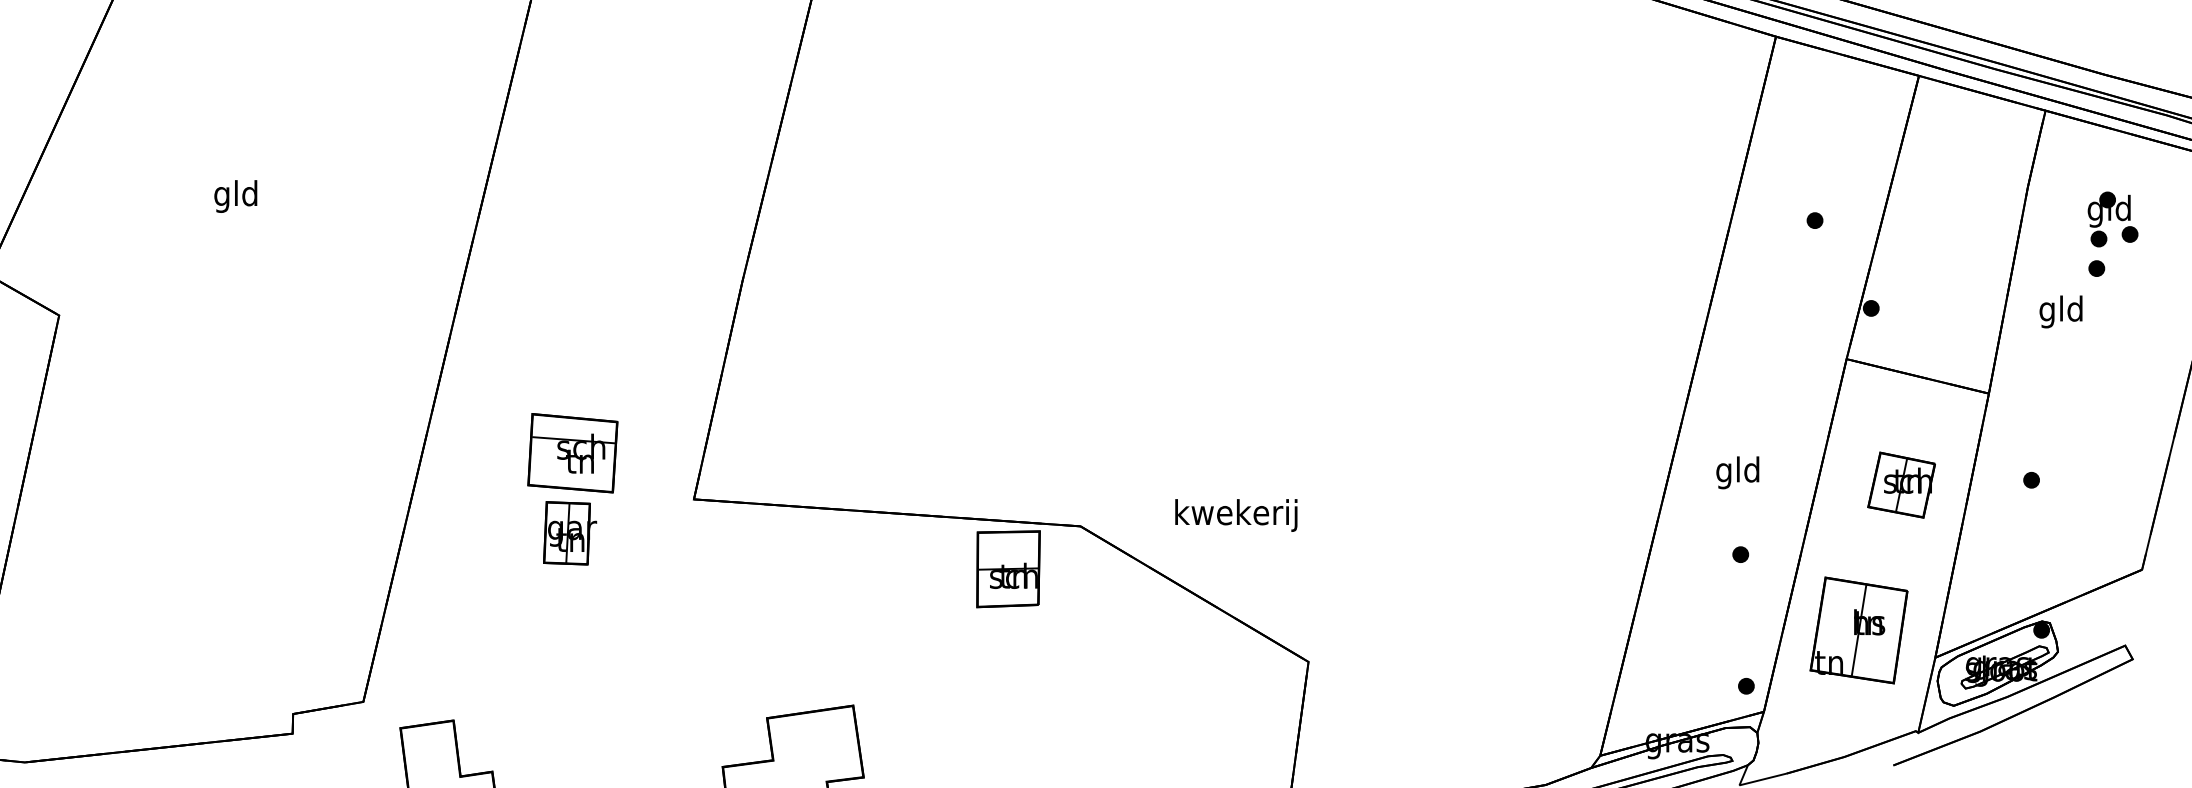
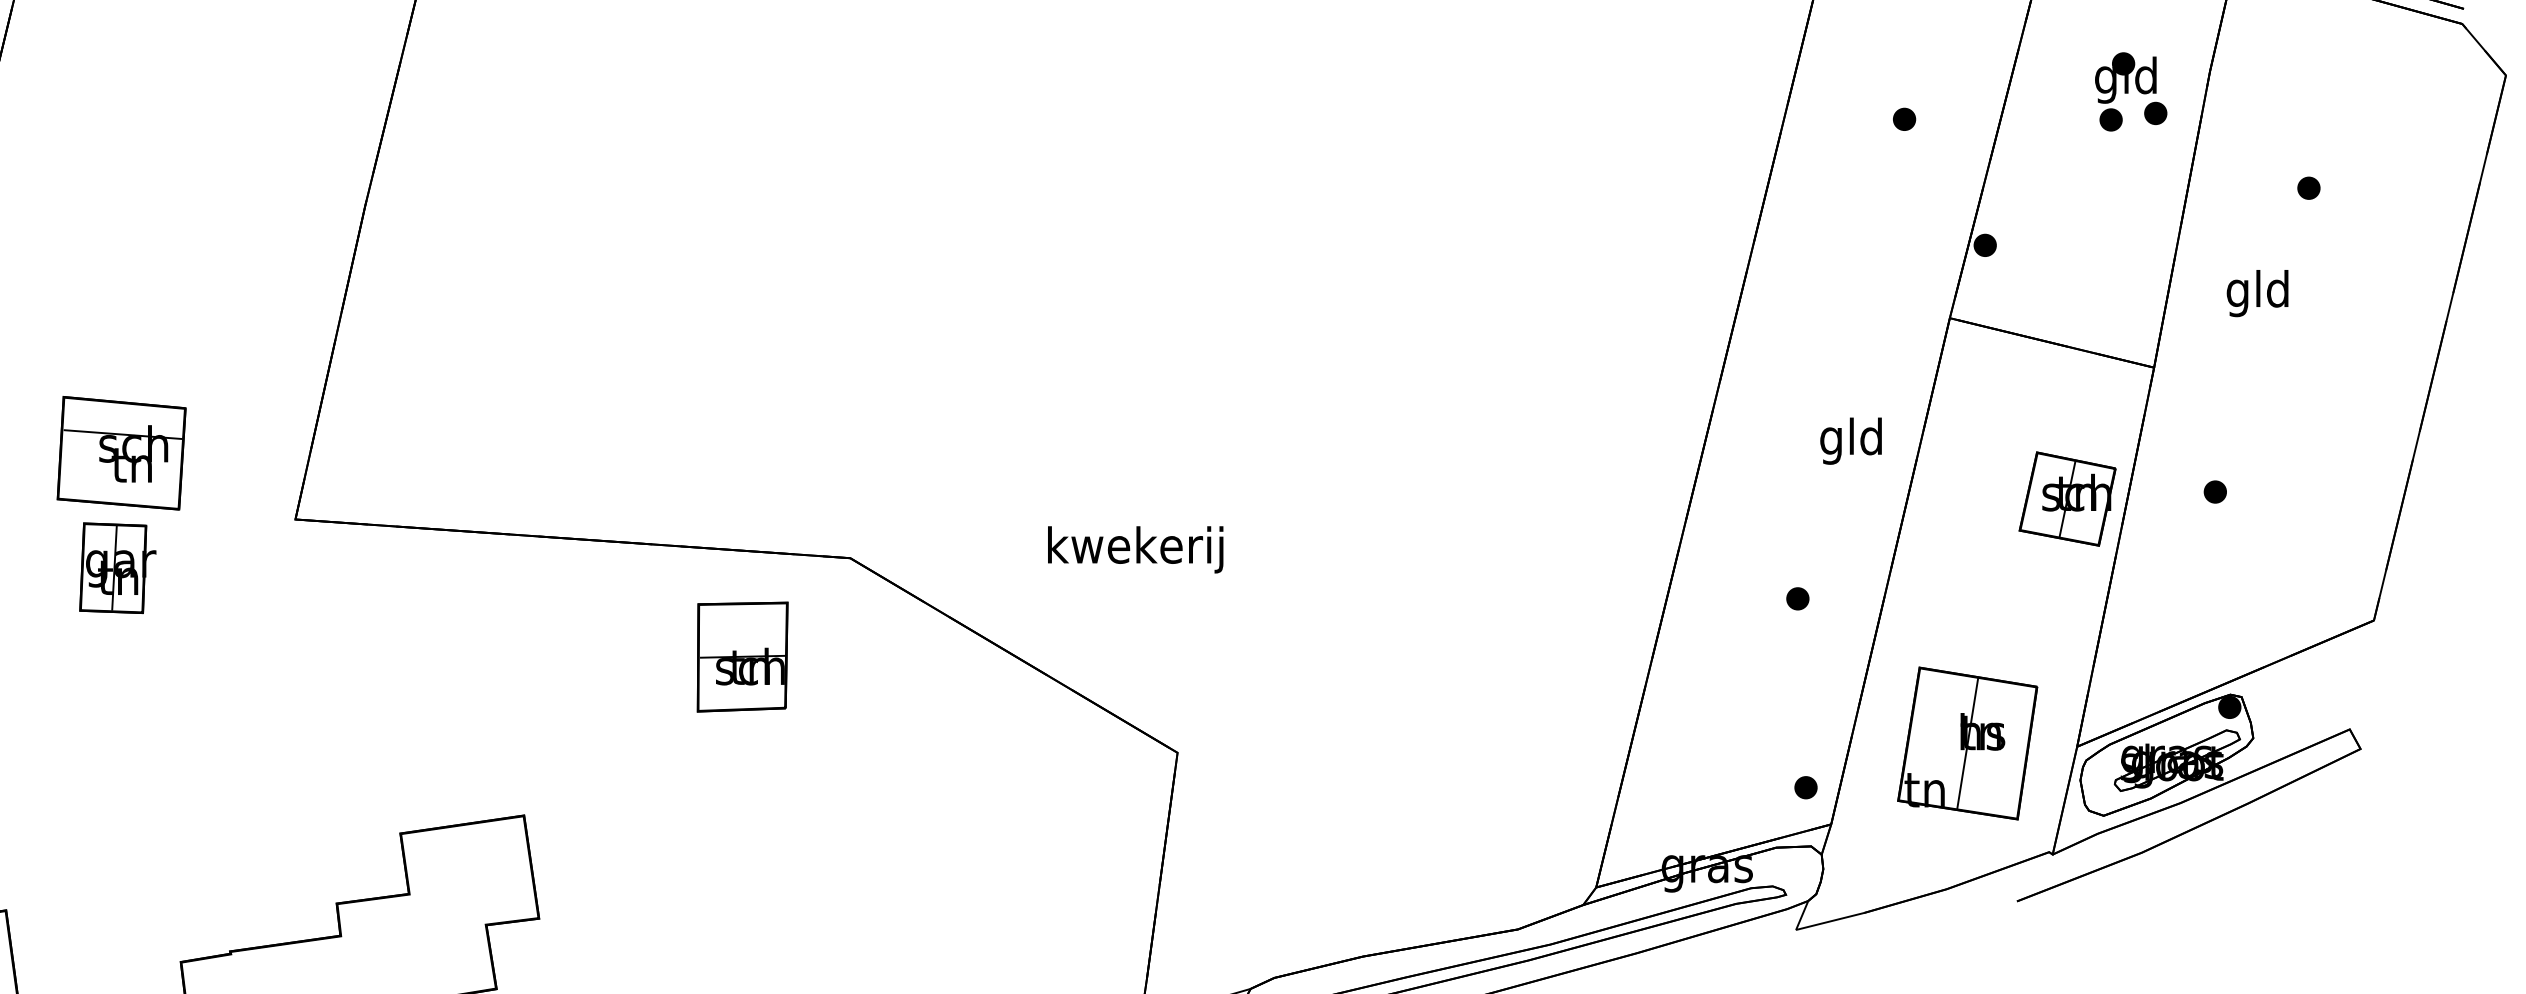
part: (2112, 219) -> (2130, 91), moved
text: (2060, 311) -> (2256, 292), moved
text: (1737, 472) -> (1850, 440), moved
part: (1901, 484) -> (2067, 498), moved
text: (1236, 515) -> (1135, 549), moved
part: (1008, 569) -> (742, 657), moved
part: (1858, 630) -> (1966, 743), moved

